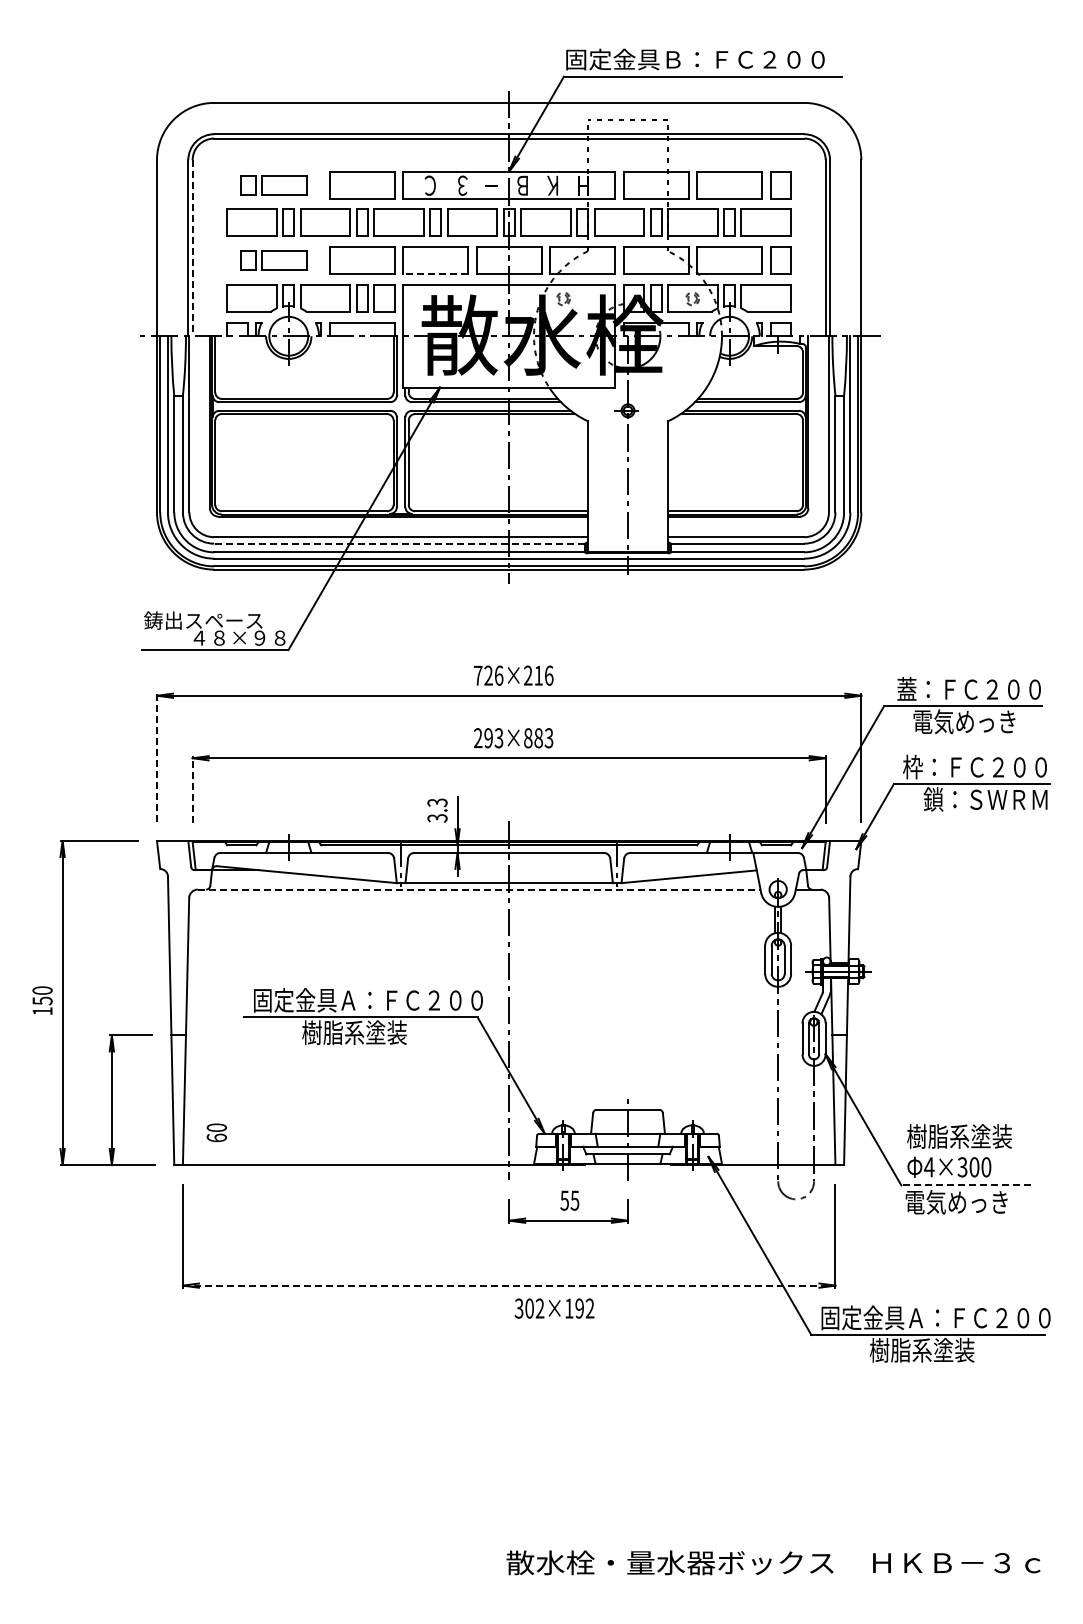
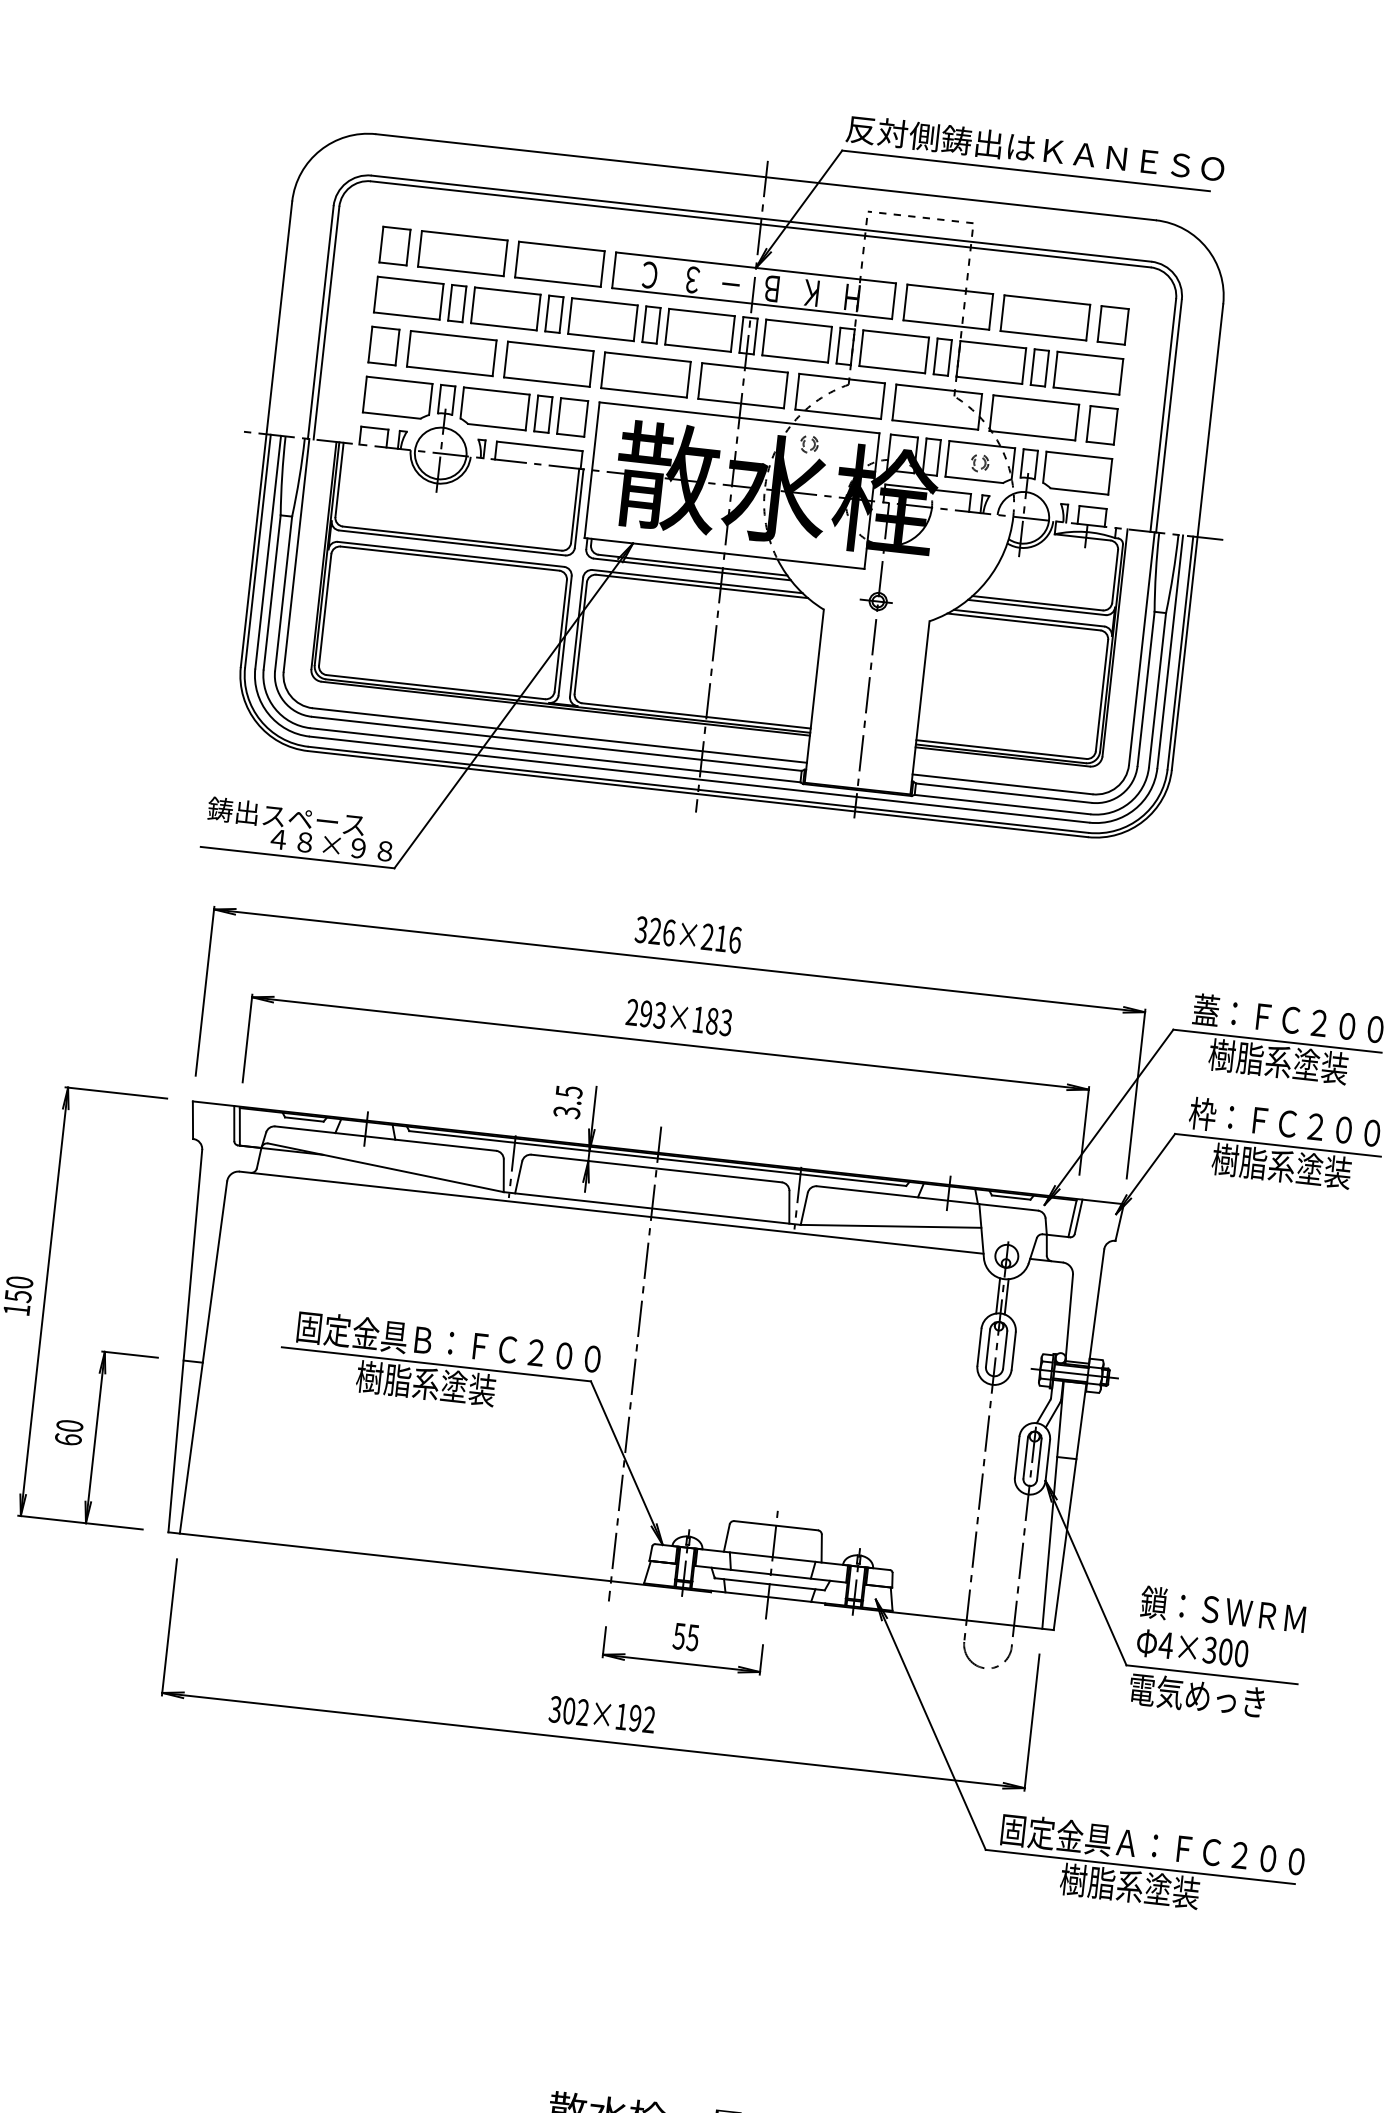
text: (707, 59) -> (1034, 148), 固定金具Ｂ：ＦＣ２００ -> 反対側鋳出はＫＡＮＥＳＯ
part: (273, 185) -> (442, 252), size x1.43
line: (192, 248) -> (326, 323), dashed -> solid
part: (273, 260) -> (431, 351), size x1.43
line: (435, 274) -> (643, 393), dashed -> solid
line: (399, 543) -> (556, 743), dashed -> solid
text: (477, 675) -> (640, 929), 726×216 -> 326×216
text: (964, 721) -> (1277, 1061), 電気めっき -> 樹脂系塗装
text: (528, 738) -> (698, 1020), 293×883 -> 293×183
line: (157, 757) -> (205, 991), dashed -> solid
line: (192, 788) -> (247, 1037), dashed -> solid
text: (985, 799) -> (1294, 1167), 鎖：ＳＷＲＭ -> 樹脂系塗装
text: (437, 802) -> (569, 1091), 3.3 -> 3.5
line: (479, 889) -> (612, 1212), dashed -> solid
text: (348, 1000) -> (422, 1340), 固定金具Ａ：ＦＣ２００ -> 固定金具Ｂ：ＦＣ２００
text: (216, 1132) -> (68, 1432), moved
text: (968, 1136) -> (1222, 1610), 樹脂系塗装 -> 鎖：ＳＷＲＭ
line: (966, 1185) -> (1212, 1674), dashed -> solid
line: (509, 1285) -> (593, 1740), dashed -> solid
text: (554, 1308) -> (602, 1714), moved

